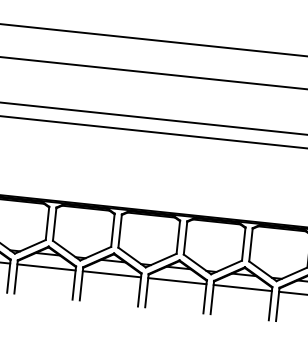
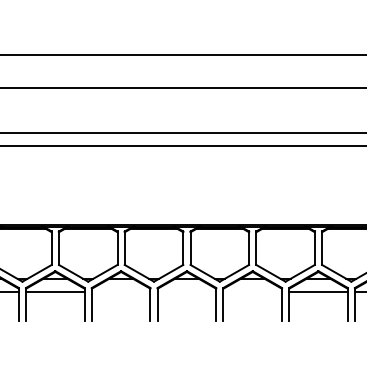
line: (45, 267) -> (120, 292), removed
line: (111, 274) -> (186, 292), removed
line: (177, 281) -> (252, 292), removed

